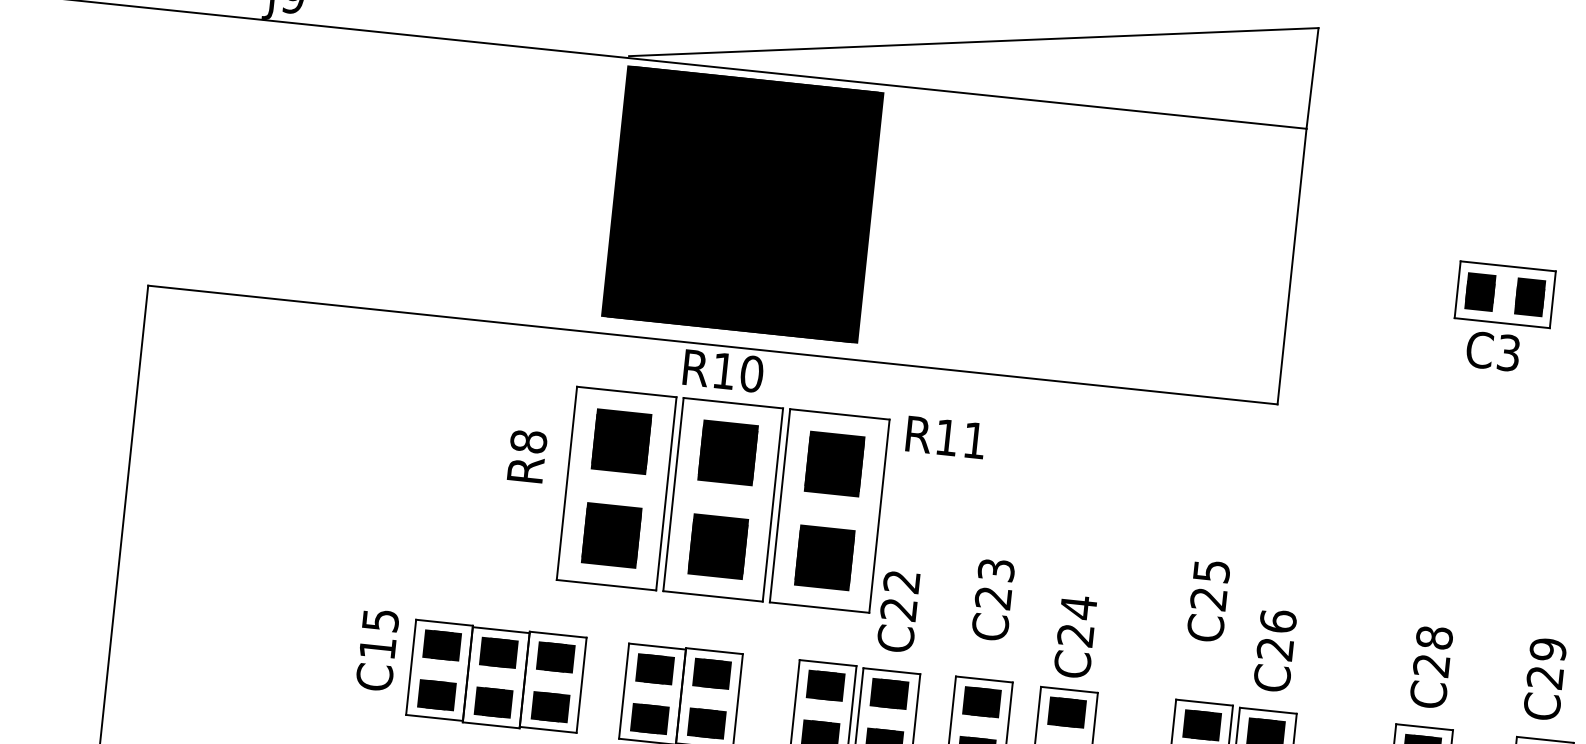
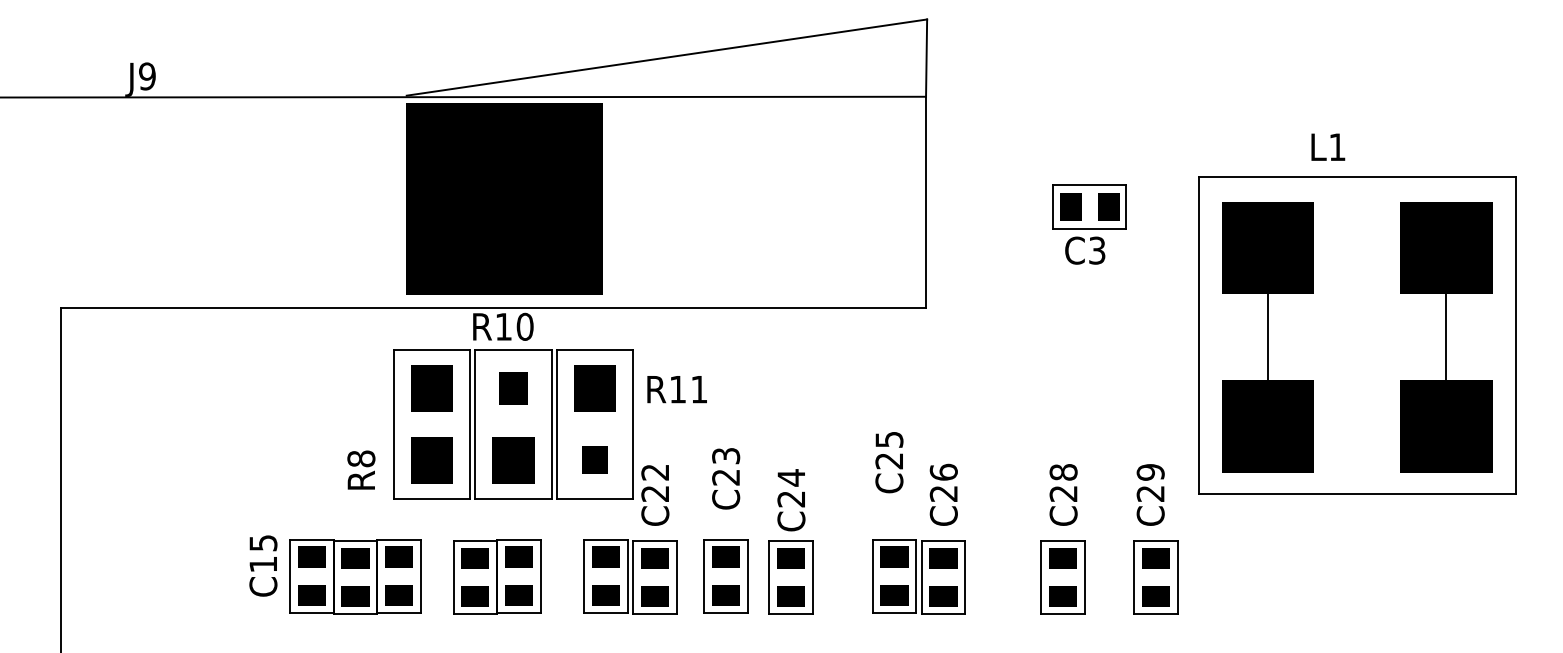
text: (944, 437) -> (676, 389), moved
part: (728, 452) -> (513, 388), size x0.7
text: (527, 455) -> (361, 469), moved
part: (824, 557) -> (594, 460), size x0.6

